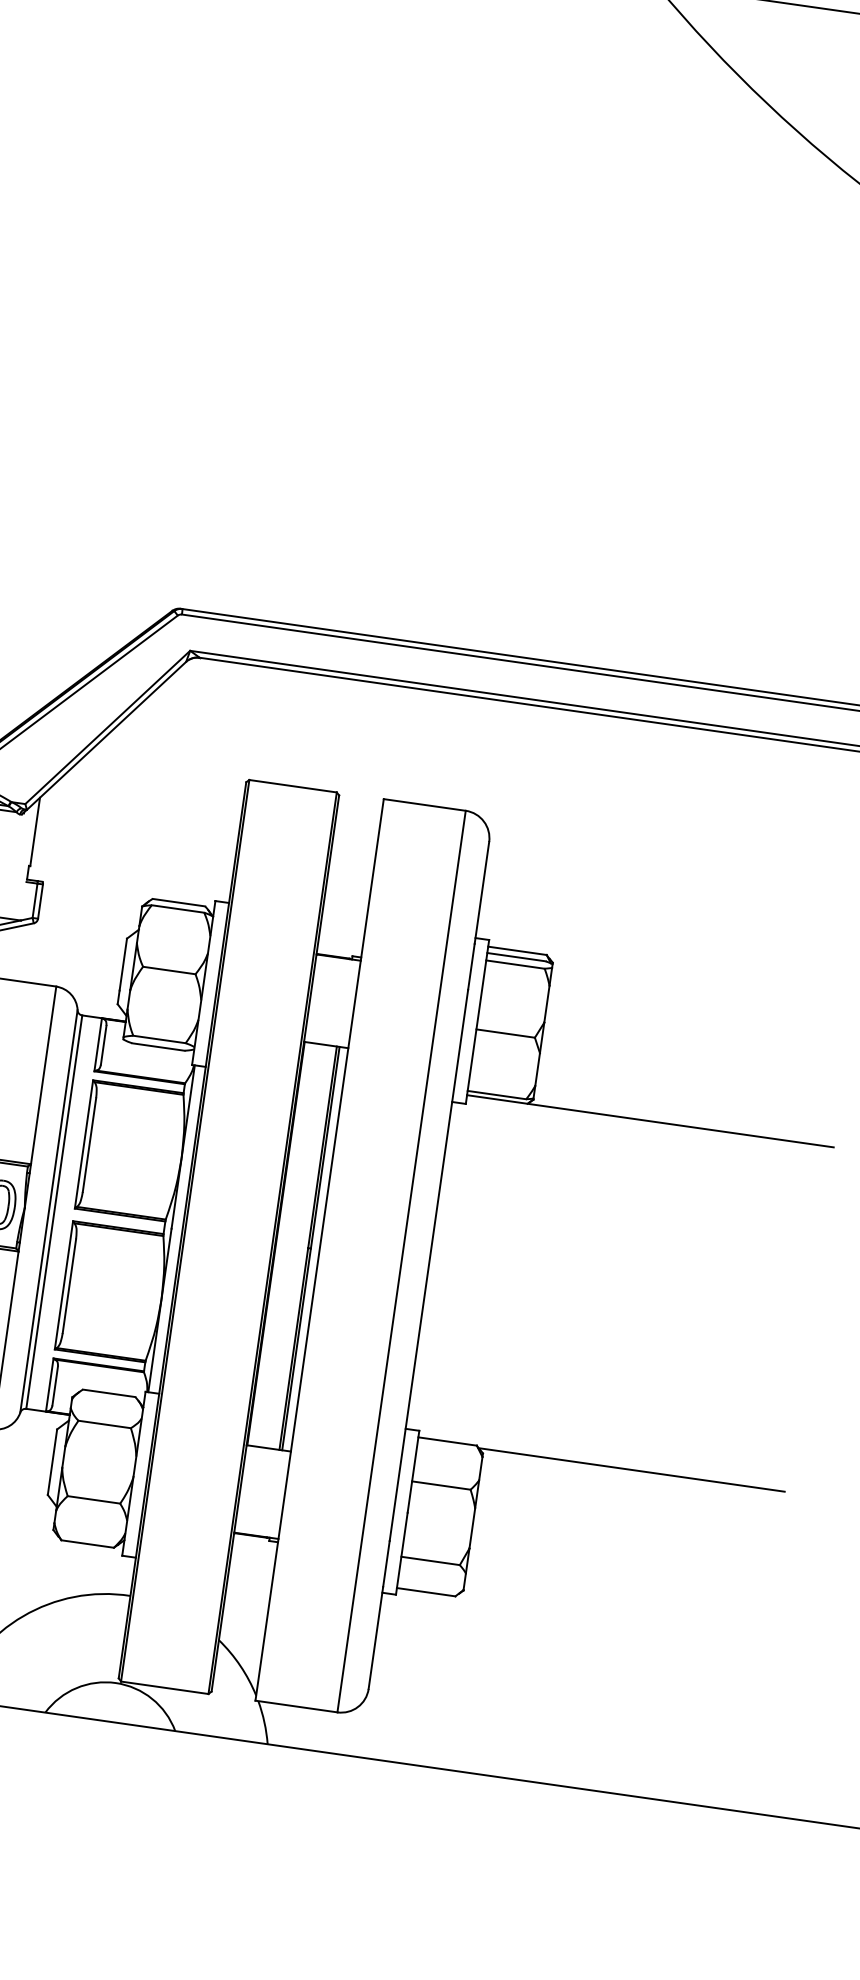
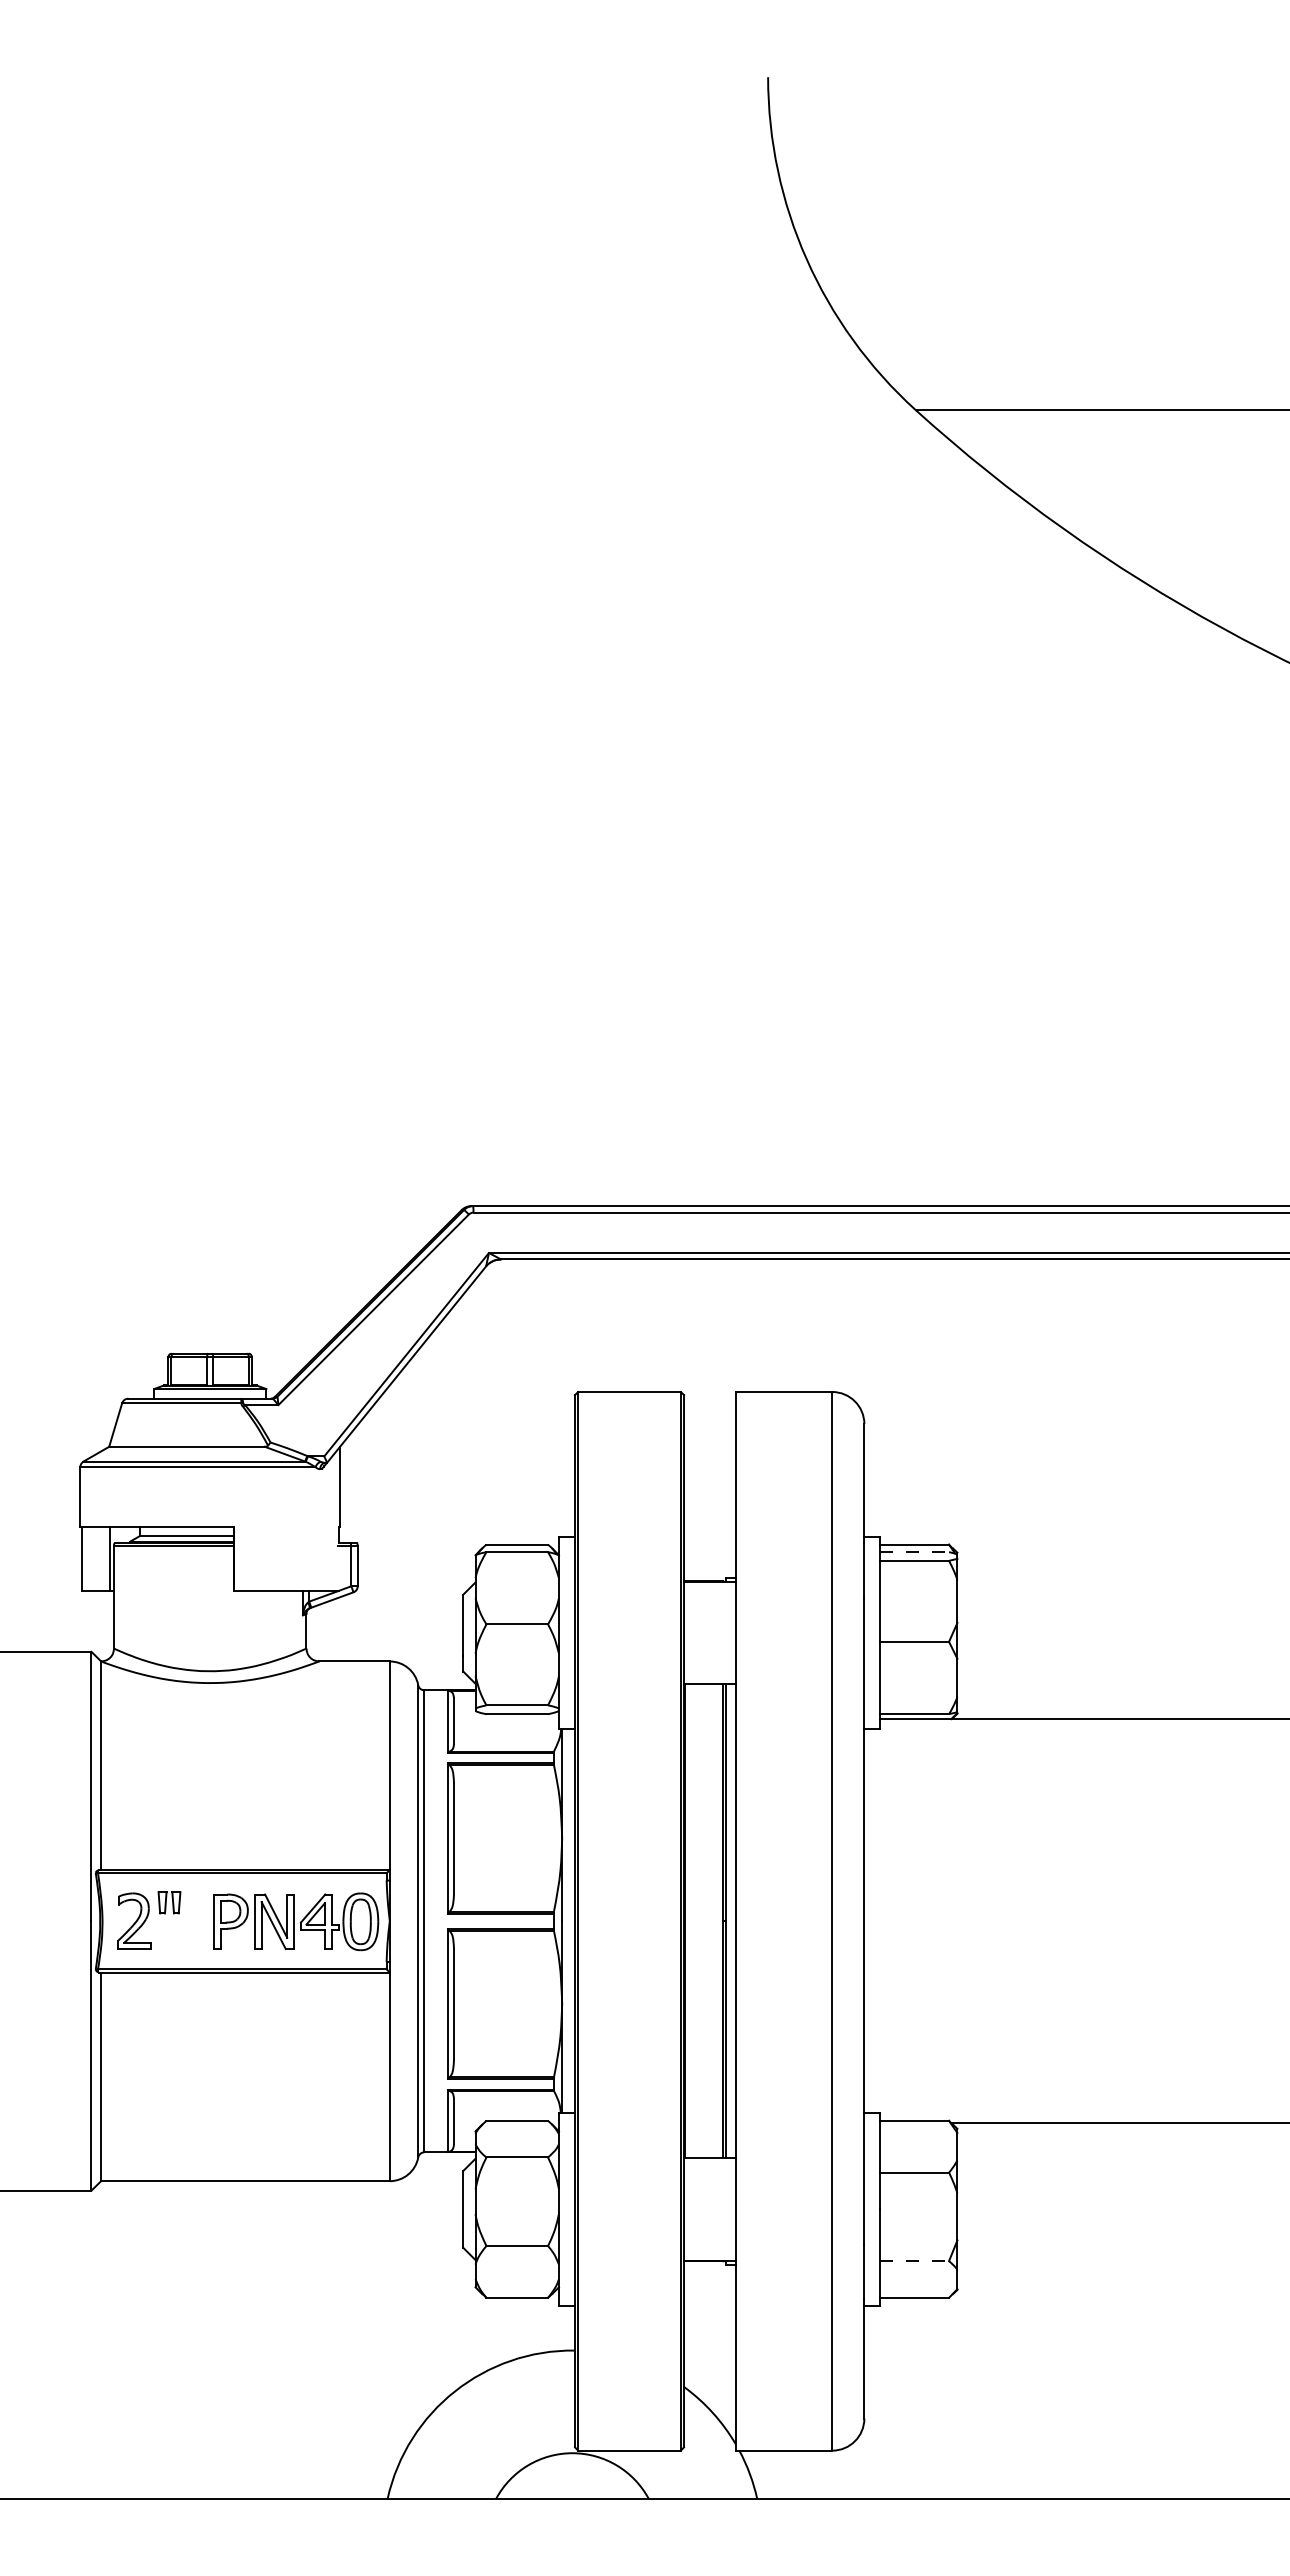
line: (517, 957) -> (915, 1552), solid -> dashed
line: (431, 1561) -> (915, 2261), solid -> dashed

